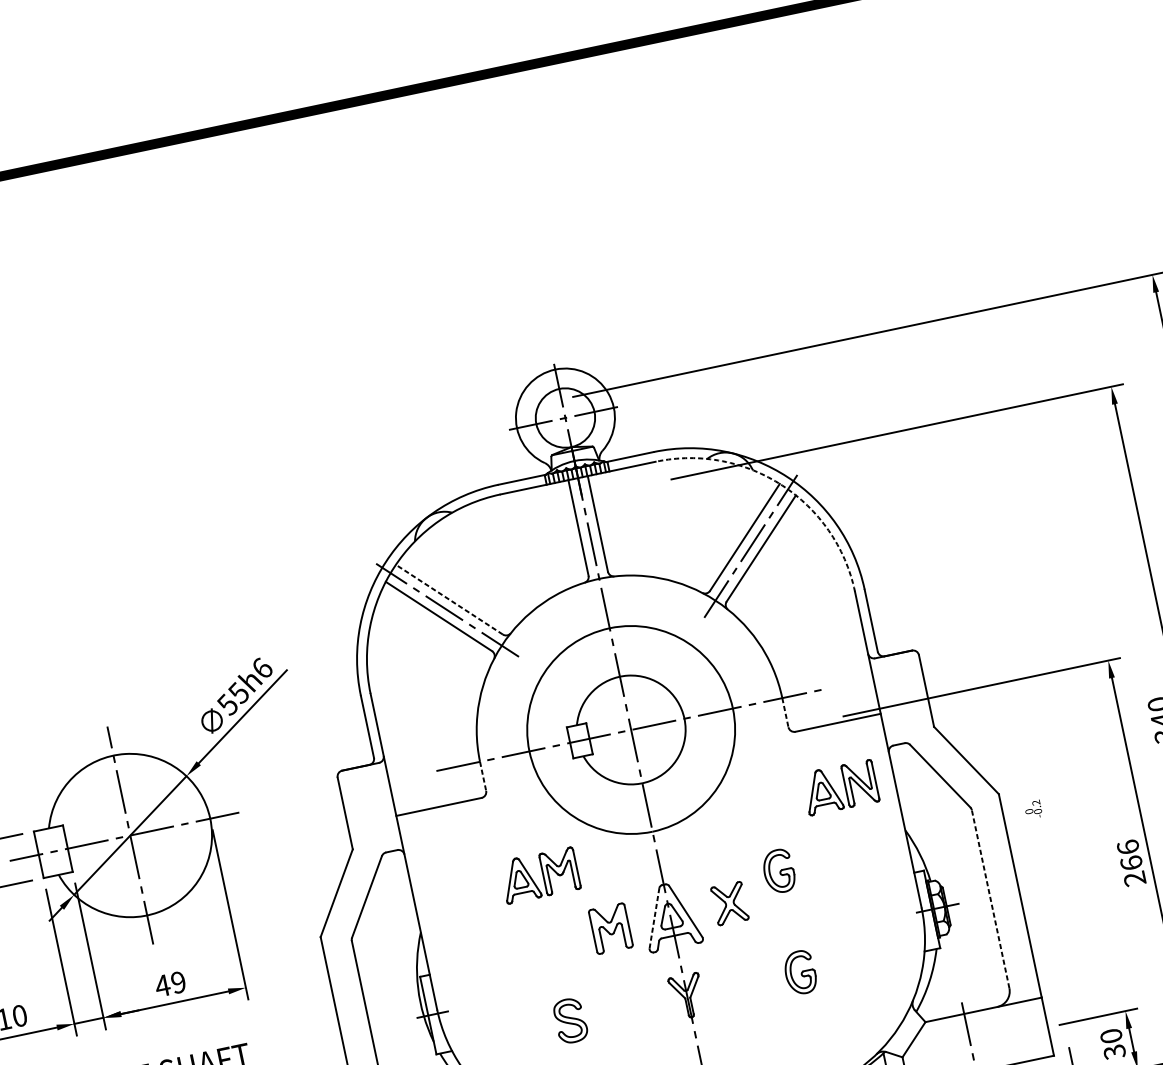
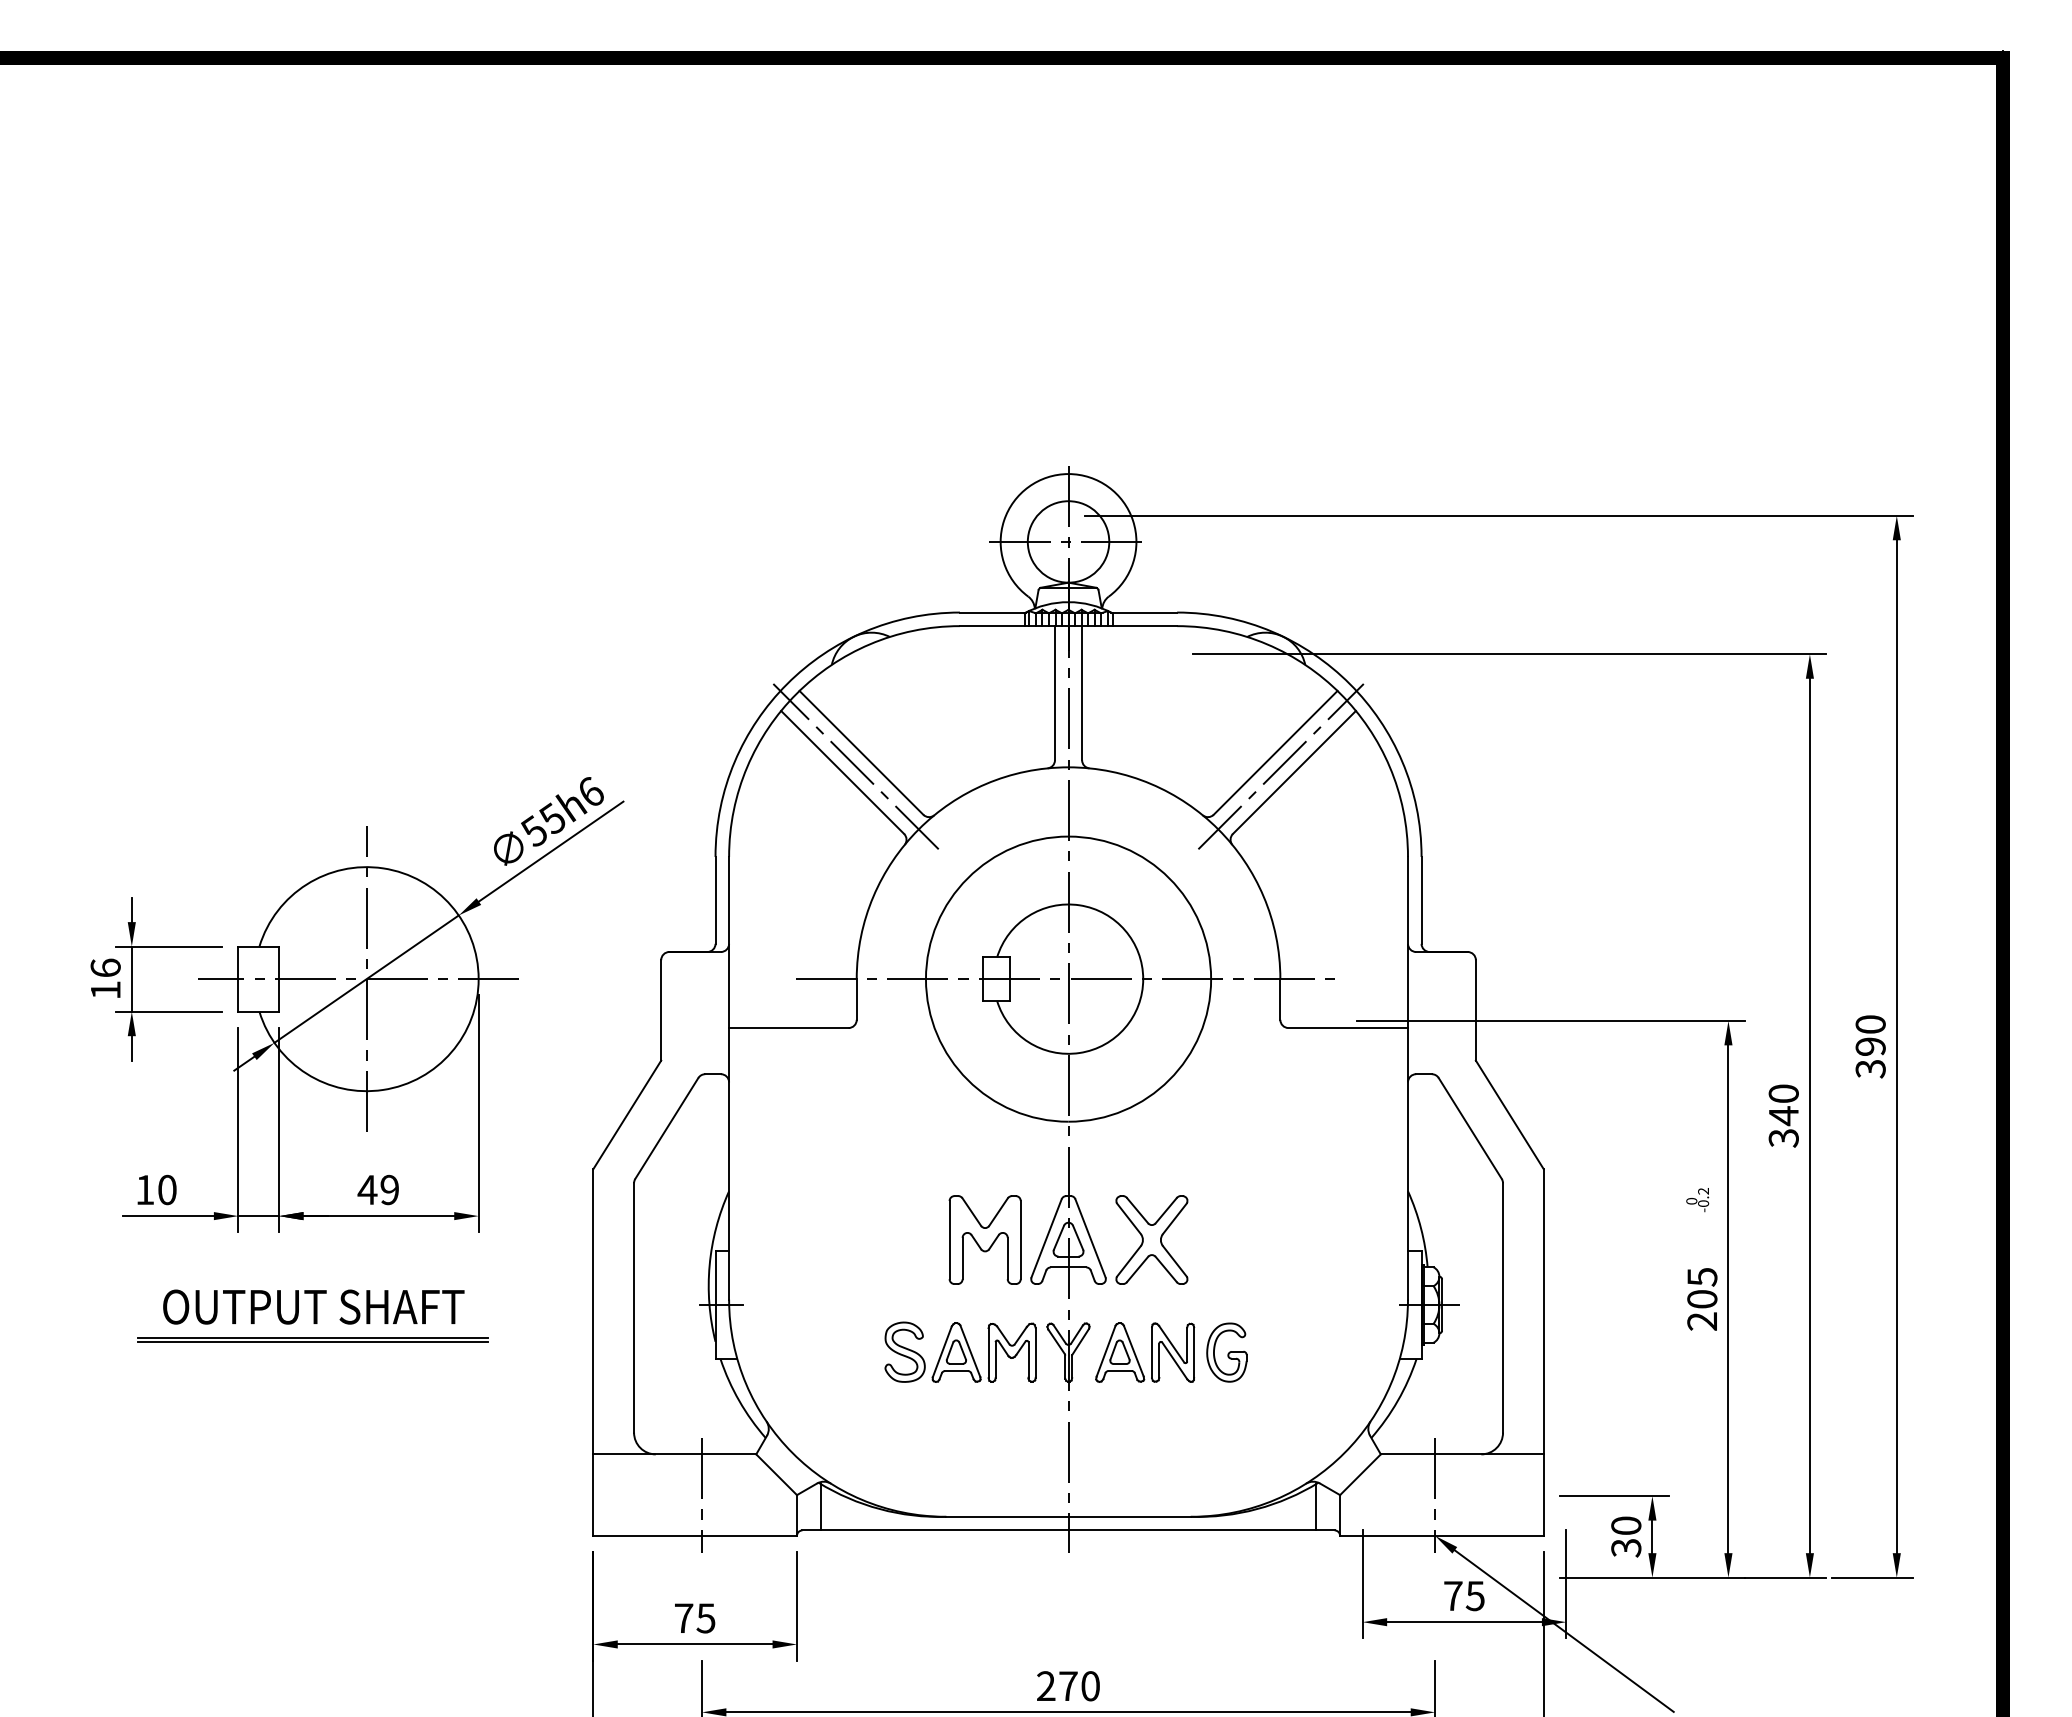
arc: (782, 485) -> (1340, 693), dashed -> solid
line: (449, 599) -> (861, 752), dashed -> solid
line: (785, 713) -> (1280, 1000), dashed -> solid
line: (483, 777) -> (856, 1000), dashed -> solid
part: (840, 787) -> (1145, 1352), moved
text: (1033, 810) -> (1697, 1200), moved
text: (1129, 854) -> (1702, 1287), 266 -> 205
part: (778, 871) -> (1226, 1210), removed
part: (539, 875) -> (983, 1352), moved
line: (990, 898) -> (1503, 1307), dashed -> solid
part: (729, 903) -> (1151, 1239), size x1.67
line: (654, 918) -> (1046, 1238), dashed -> solid
part: (610, 928) -> (984, 1239), size x1.43

